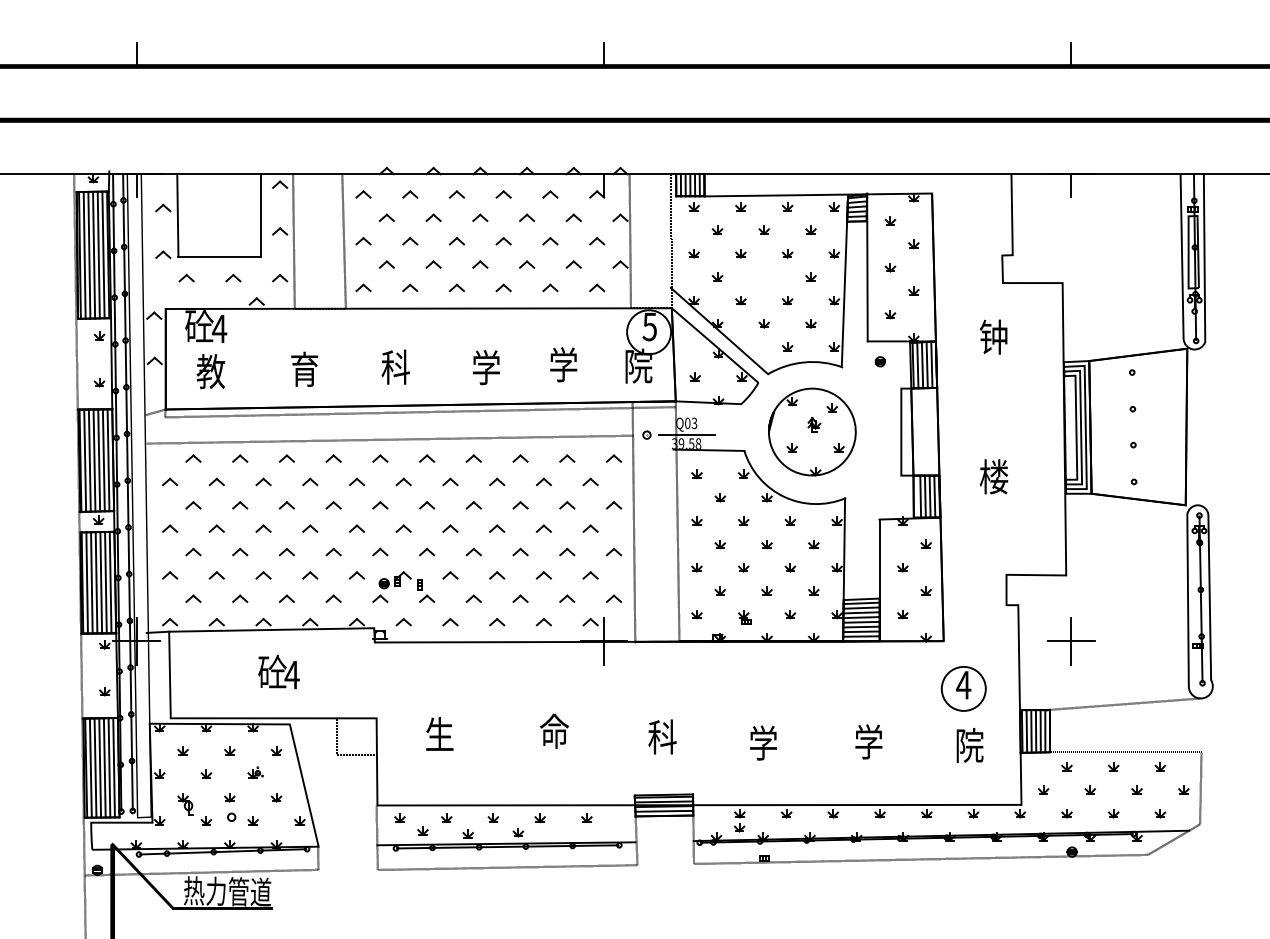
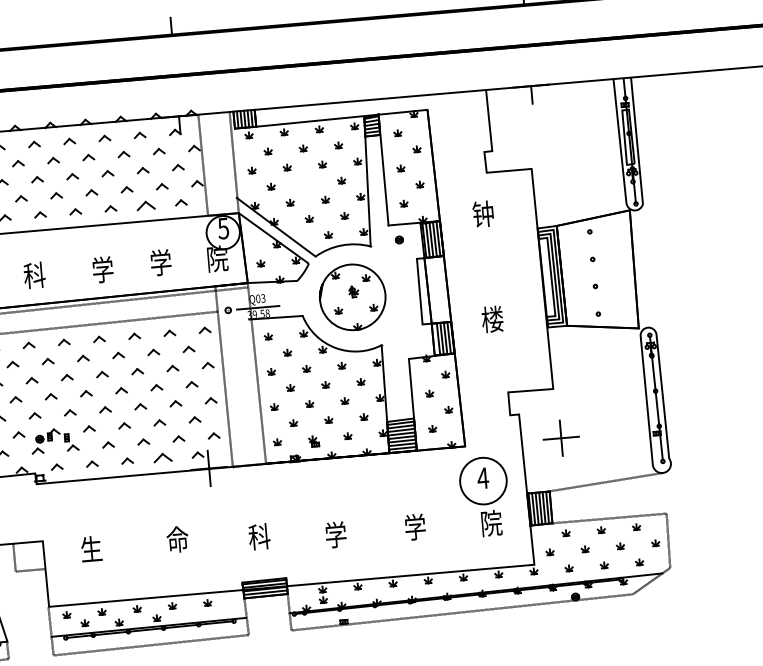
part: (550, 287) -> (146, 205), size x1.6
part: (543, 622) -> (162, 458), size x1.6
circle: (963, 688) -> (483, 480), size x1.4

